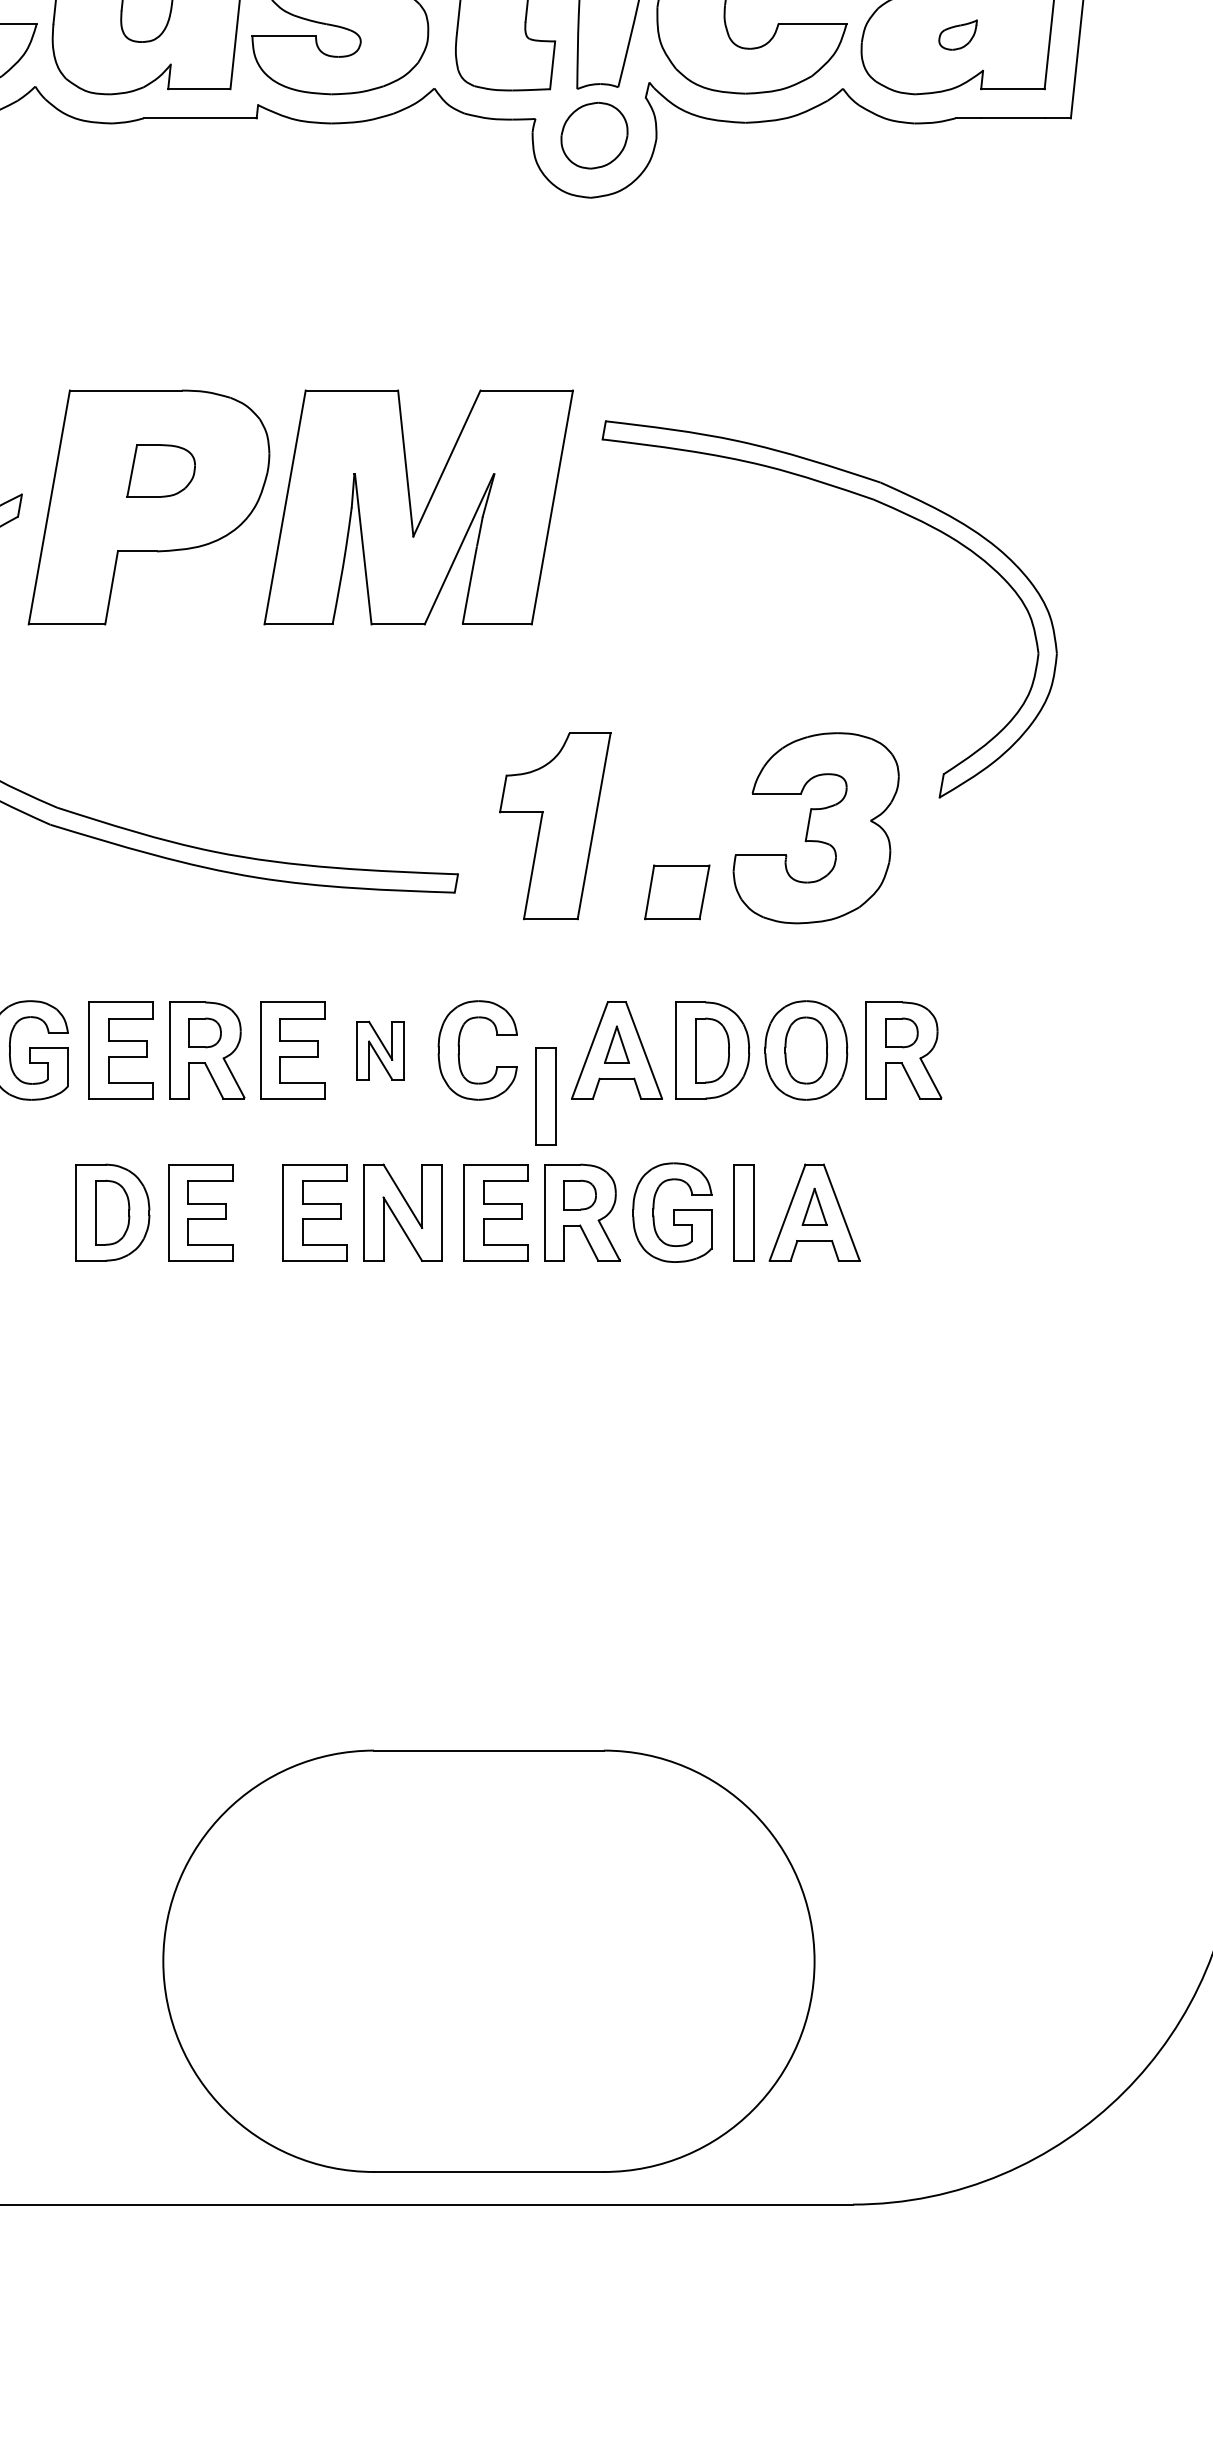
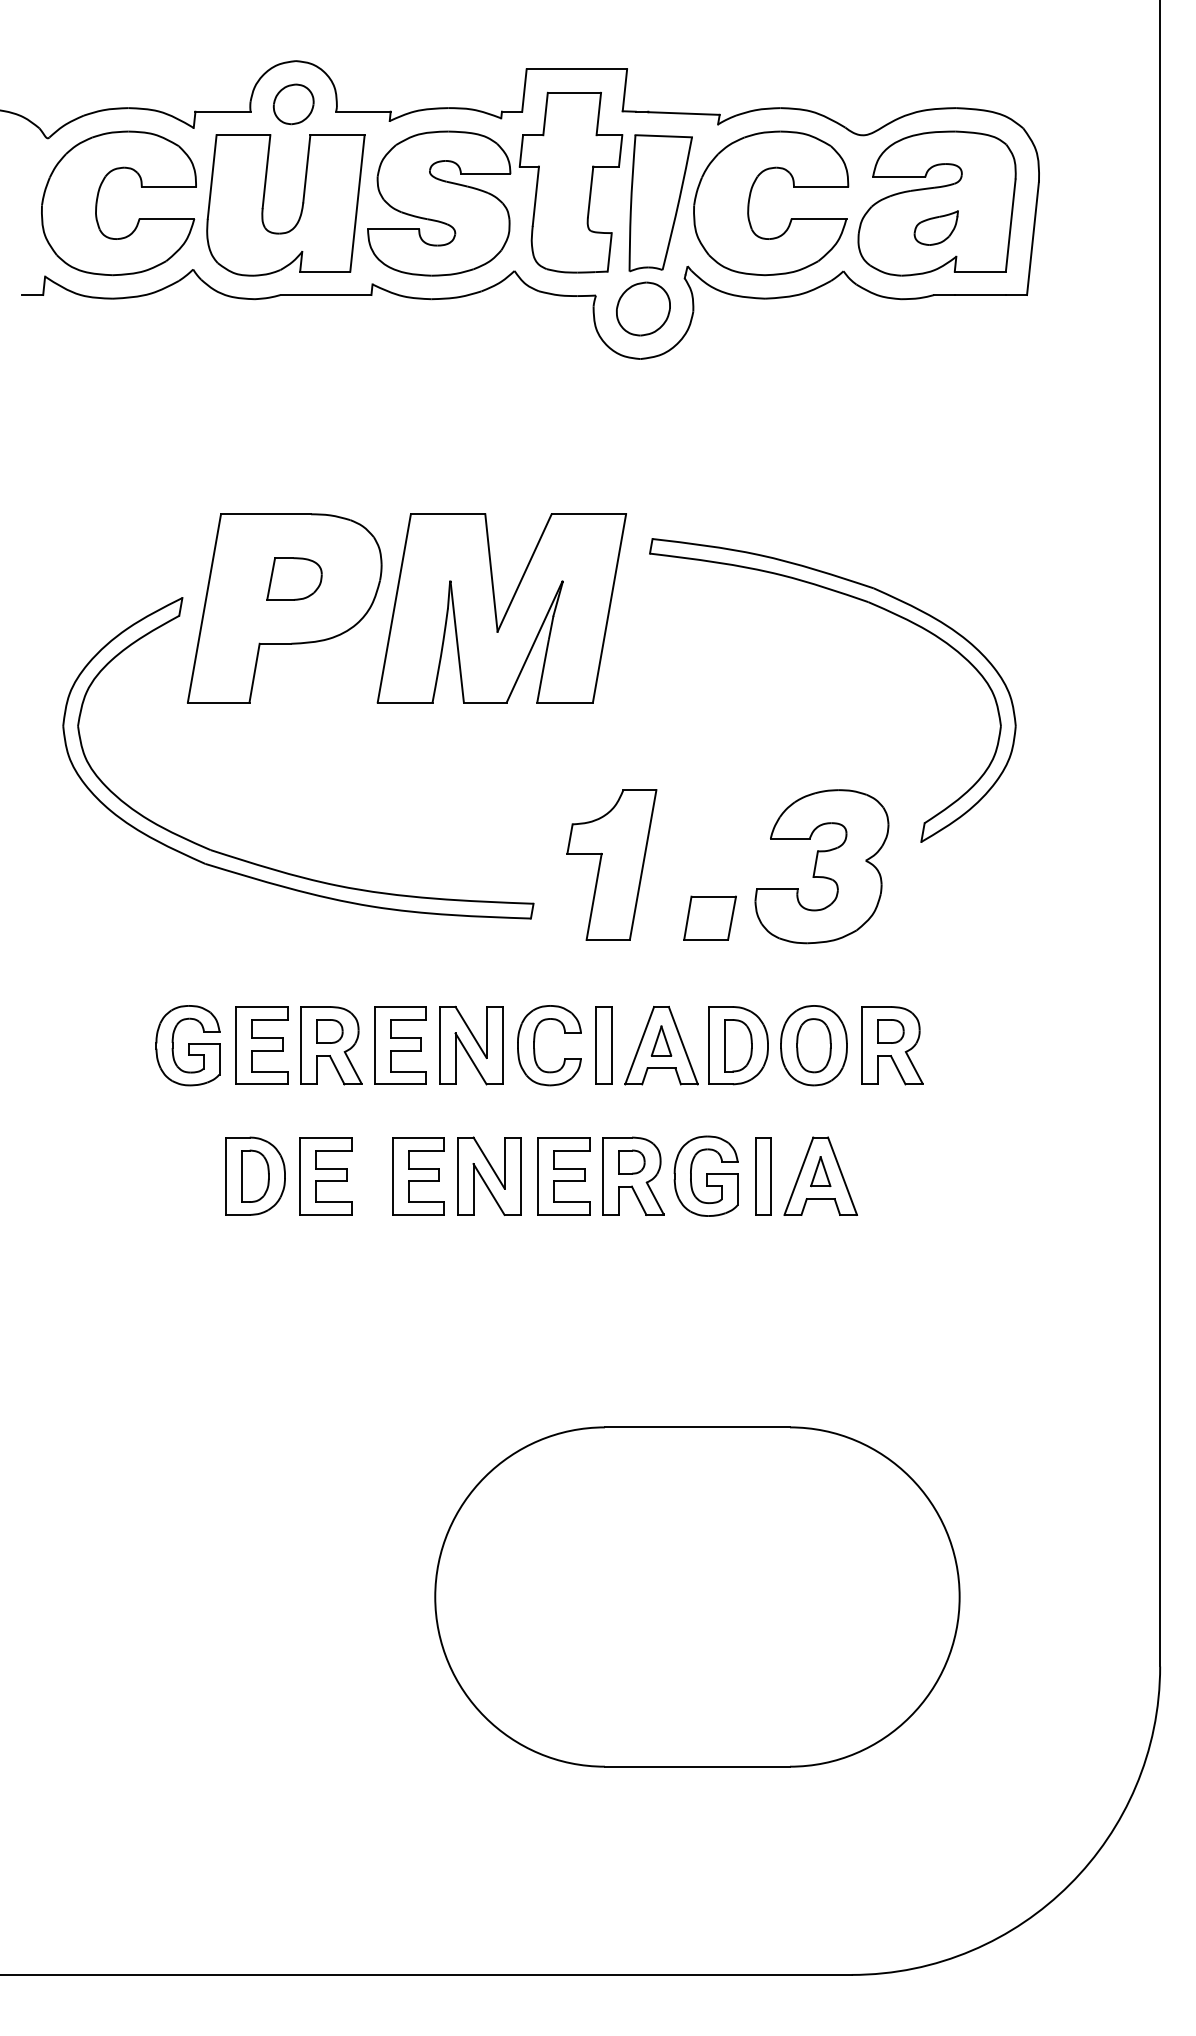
part: (957, 34) -> (935, 227), size x1.43
part: (380, 1050) -> (471, 1045), size x1.67
part: (544, 1096) -> (603, 1045), moved
part: (489, 1960) -> (697, 1596), moved

